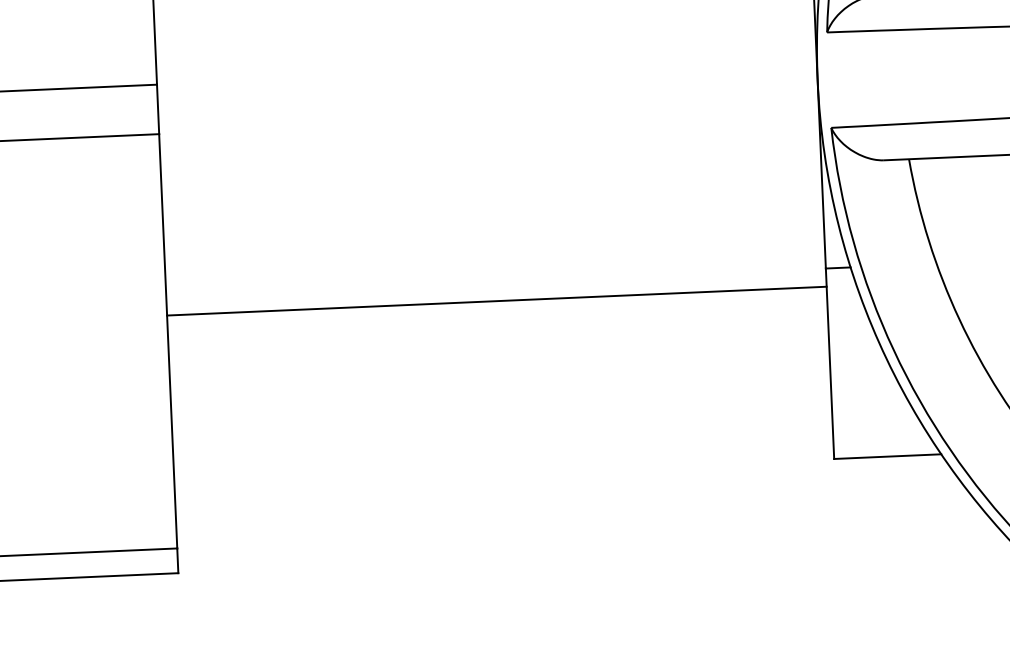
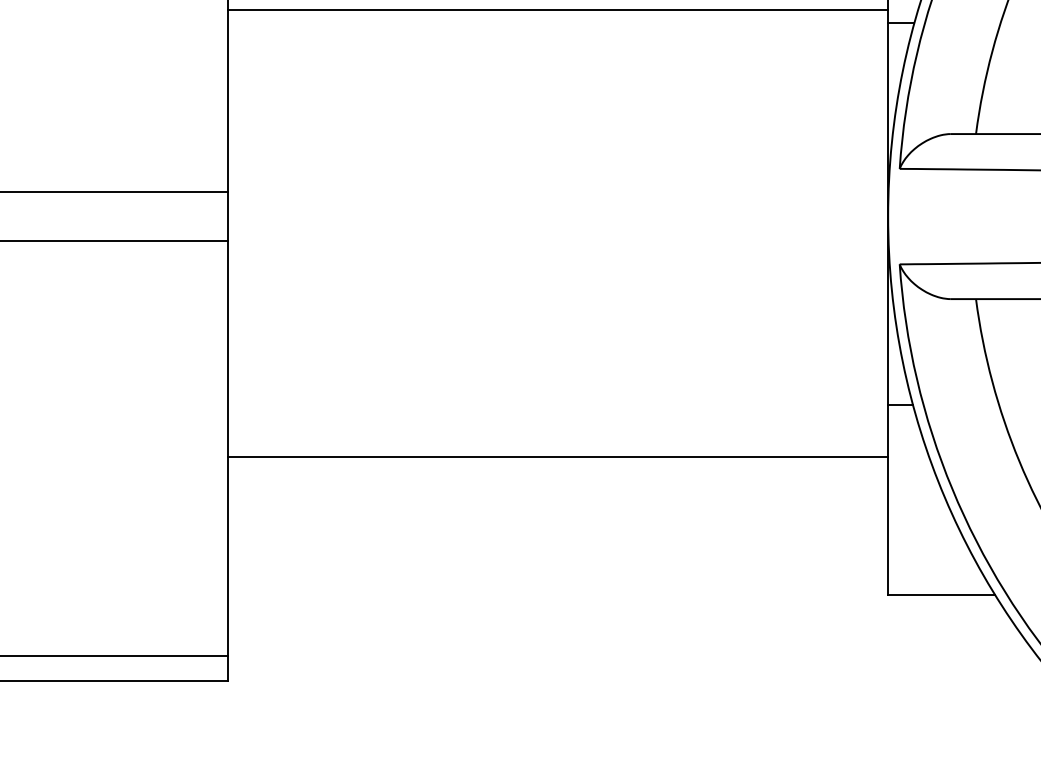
line: (496, 300) -> (557, 456), moved

